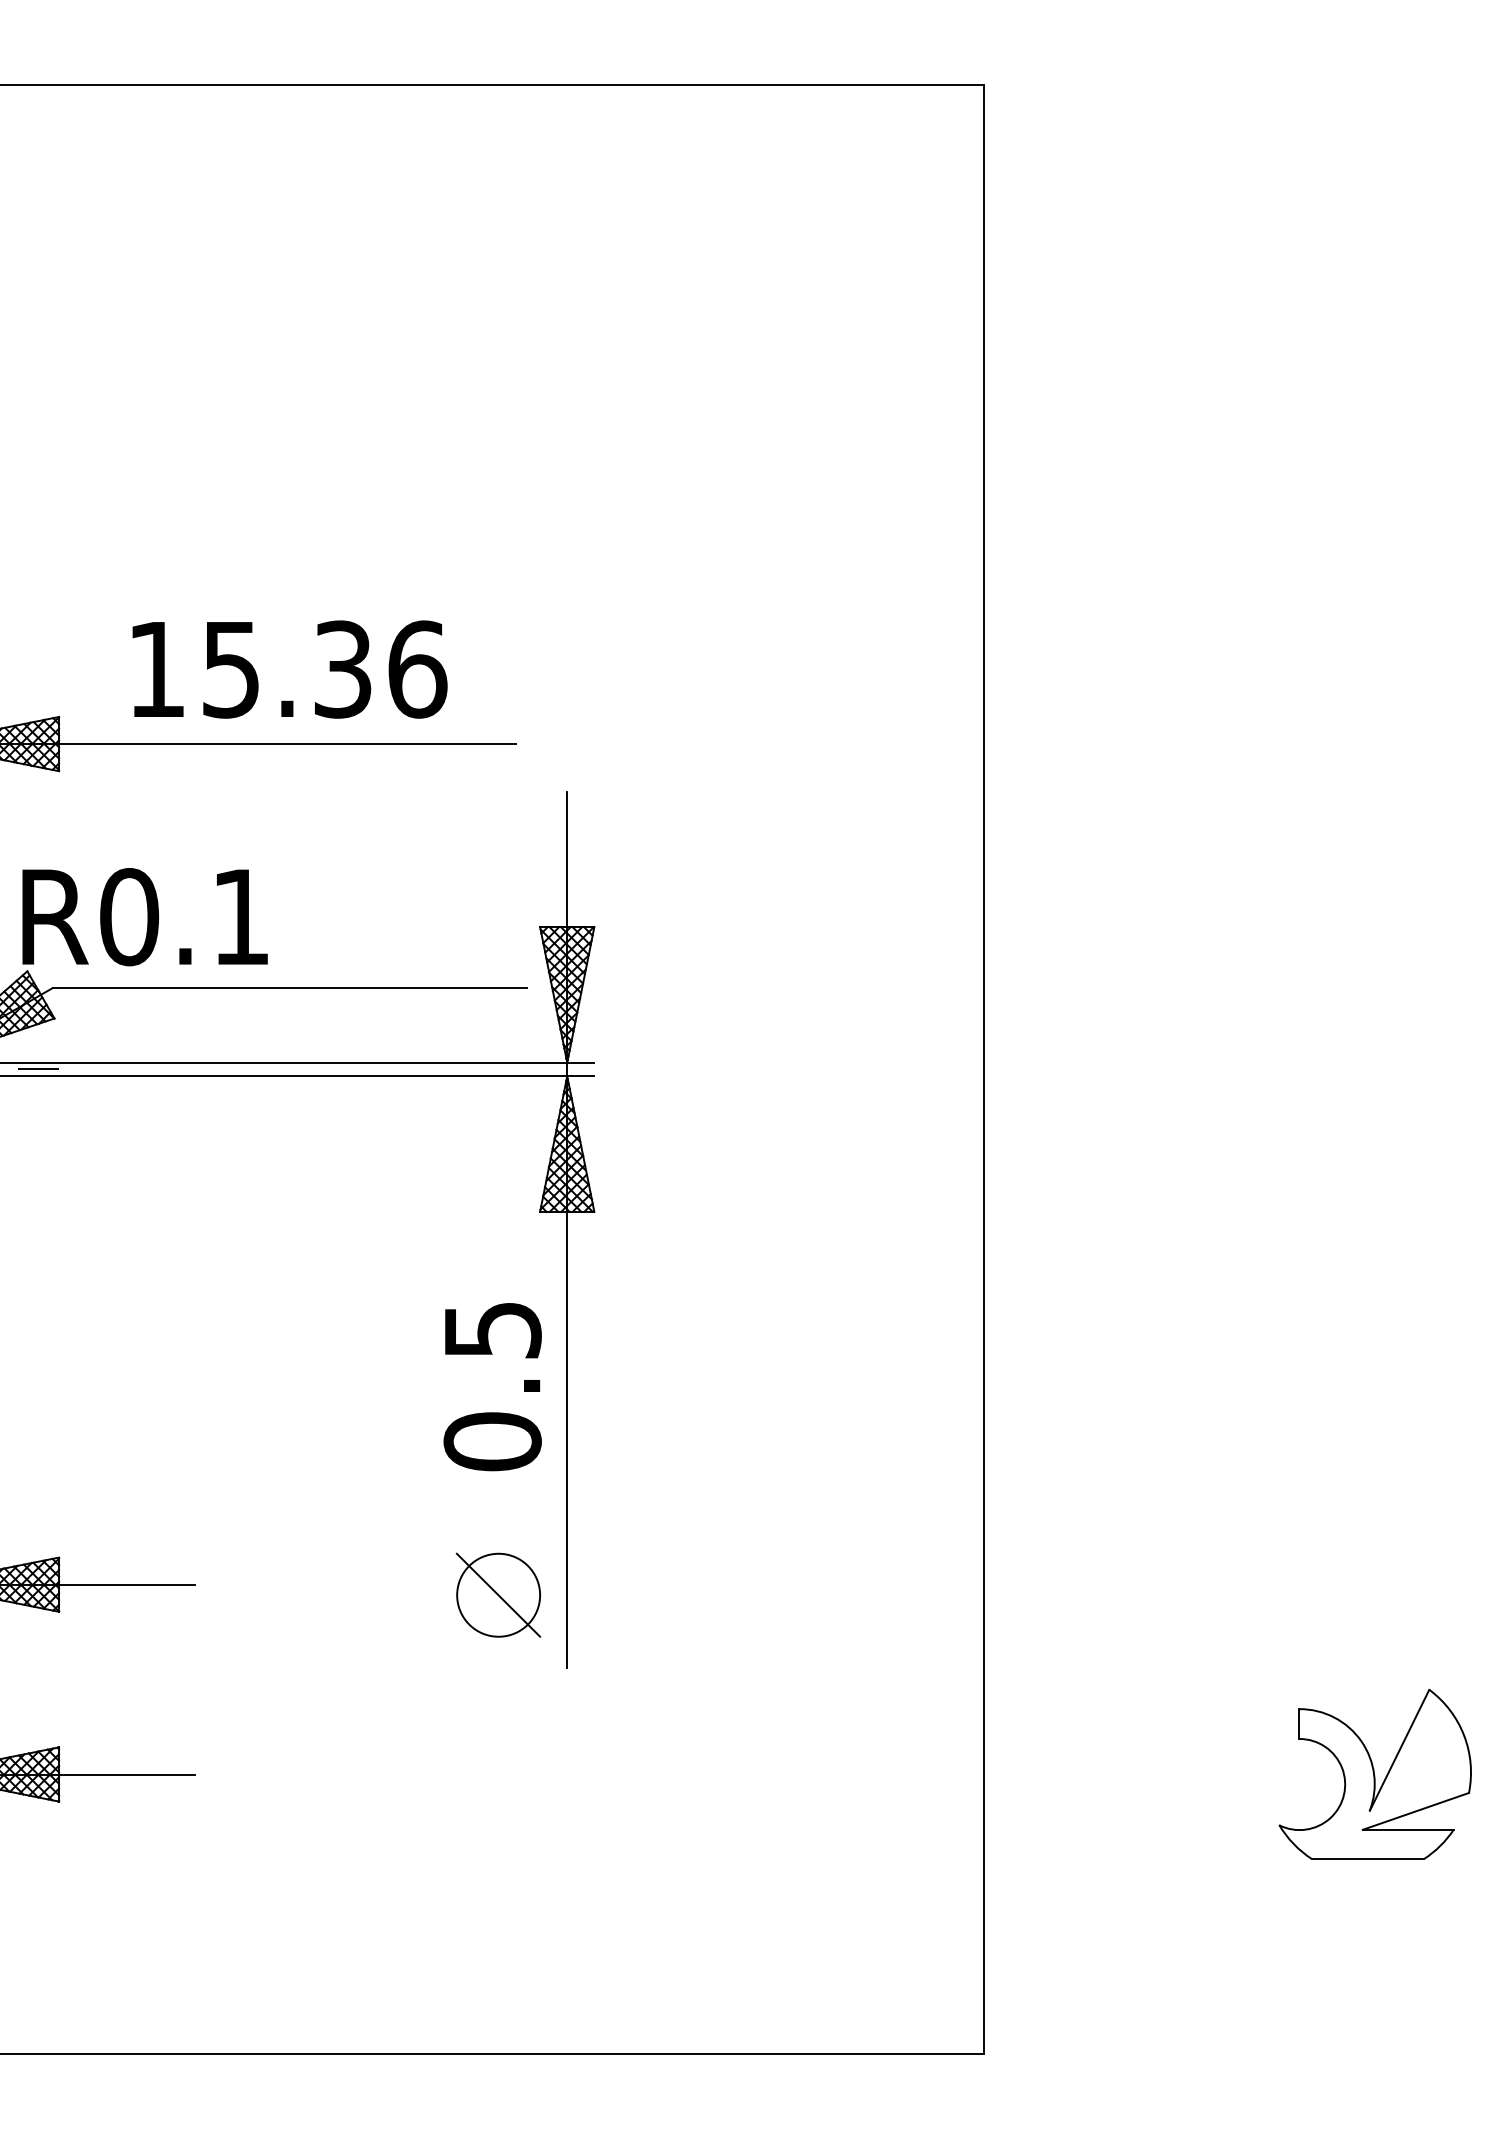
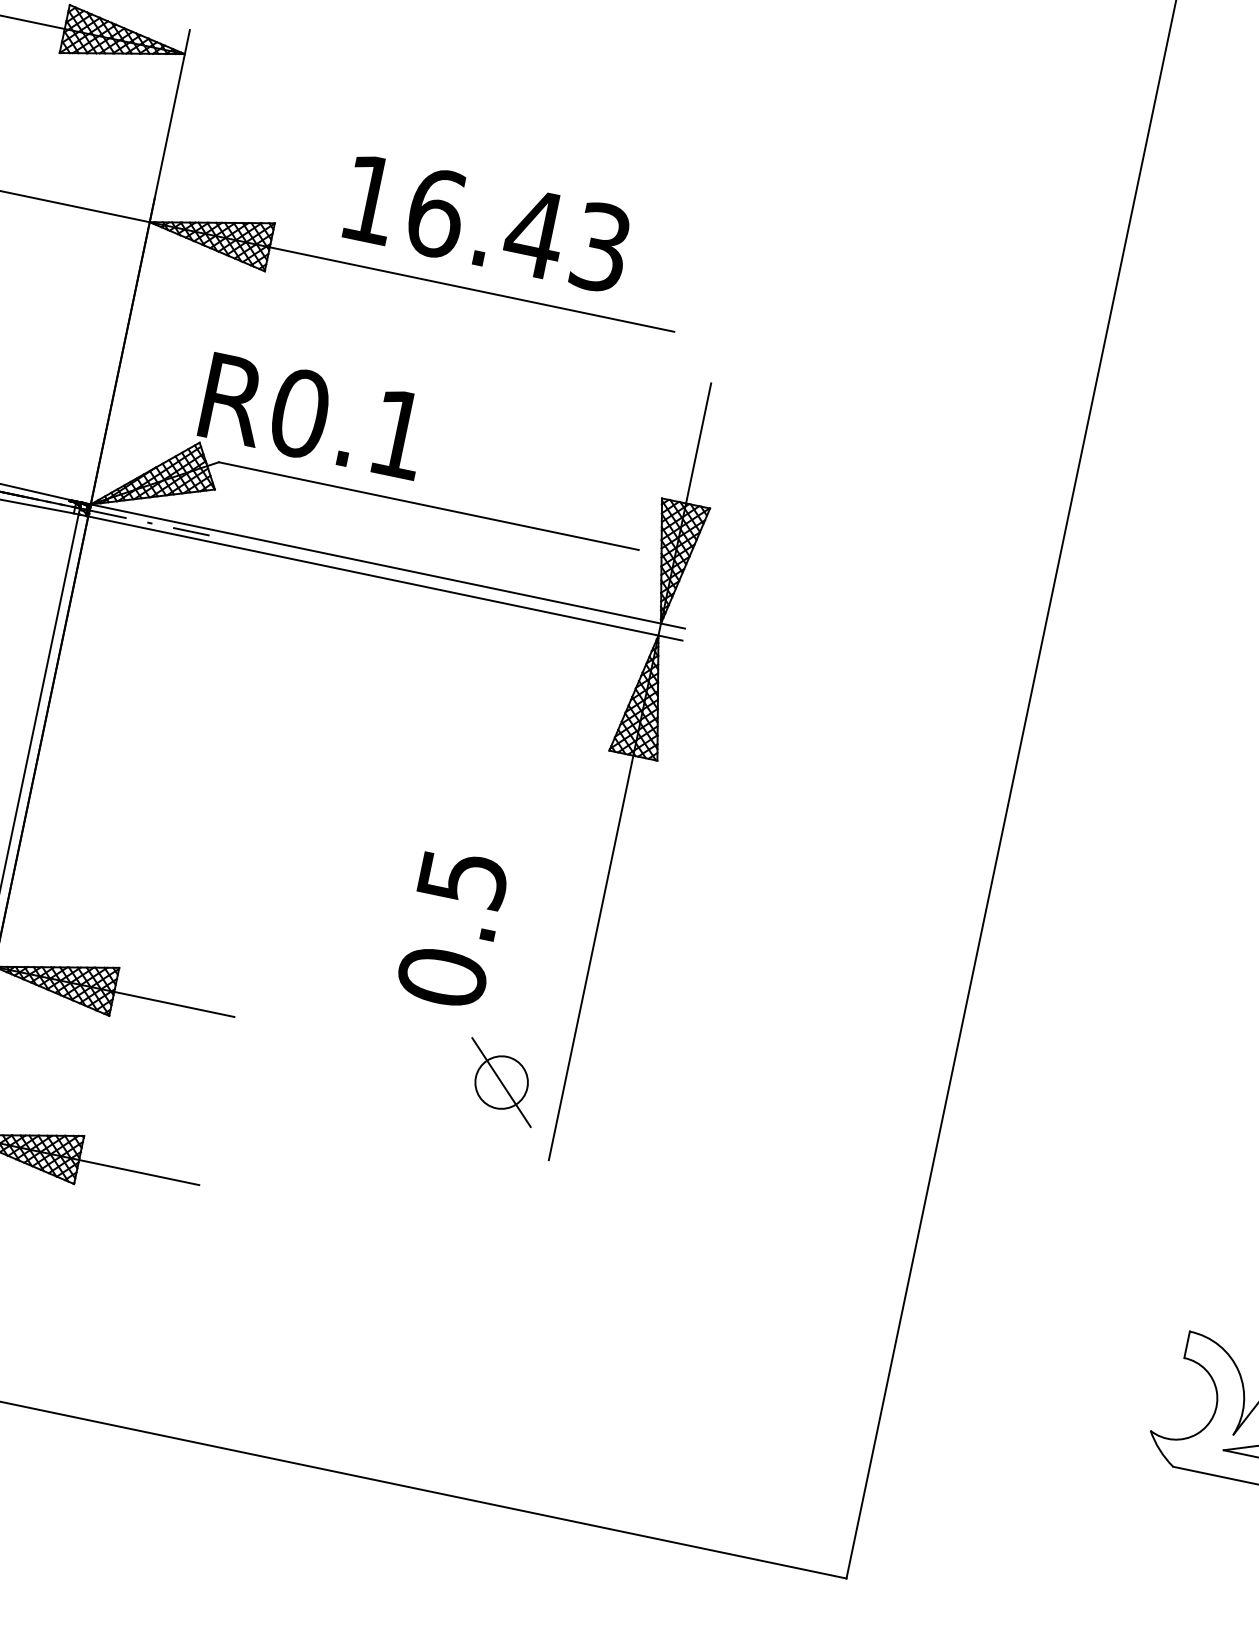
text: (324, 669) -> (518, 230), 15.36 -> 16.43
text: (492, 1387) -> (452, 929), moved
circle: (498, 1594) -> (501, 1081), size x0.7

